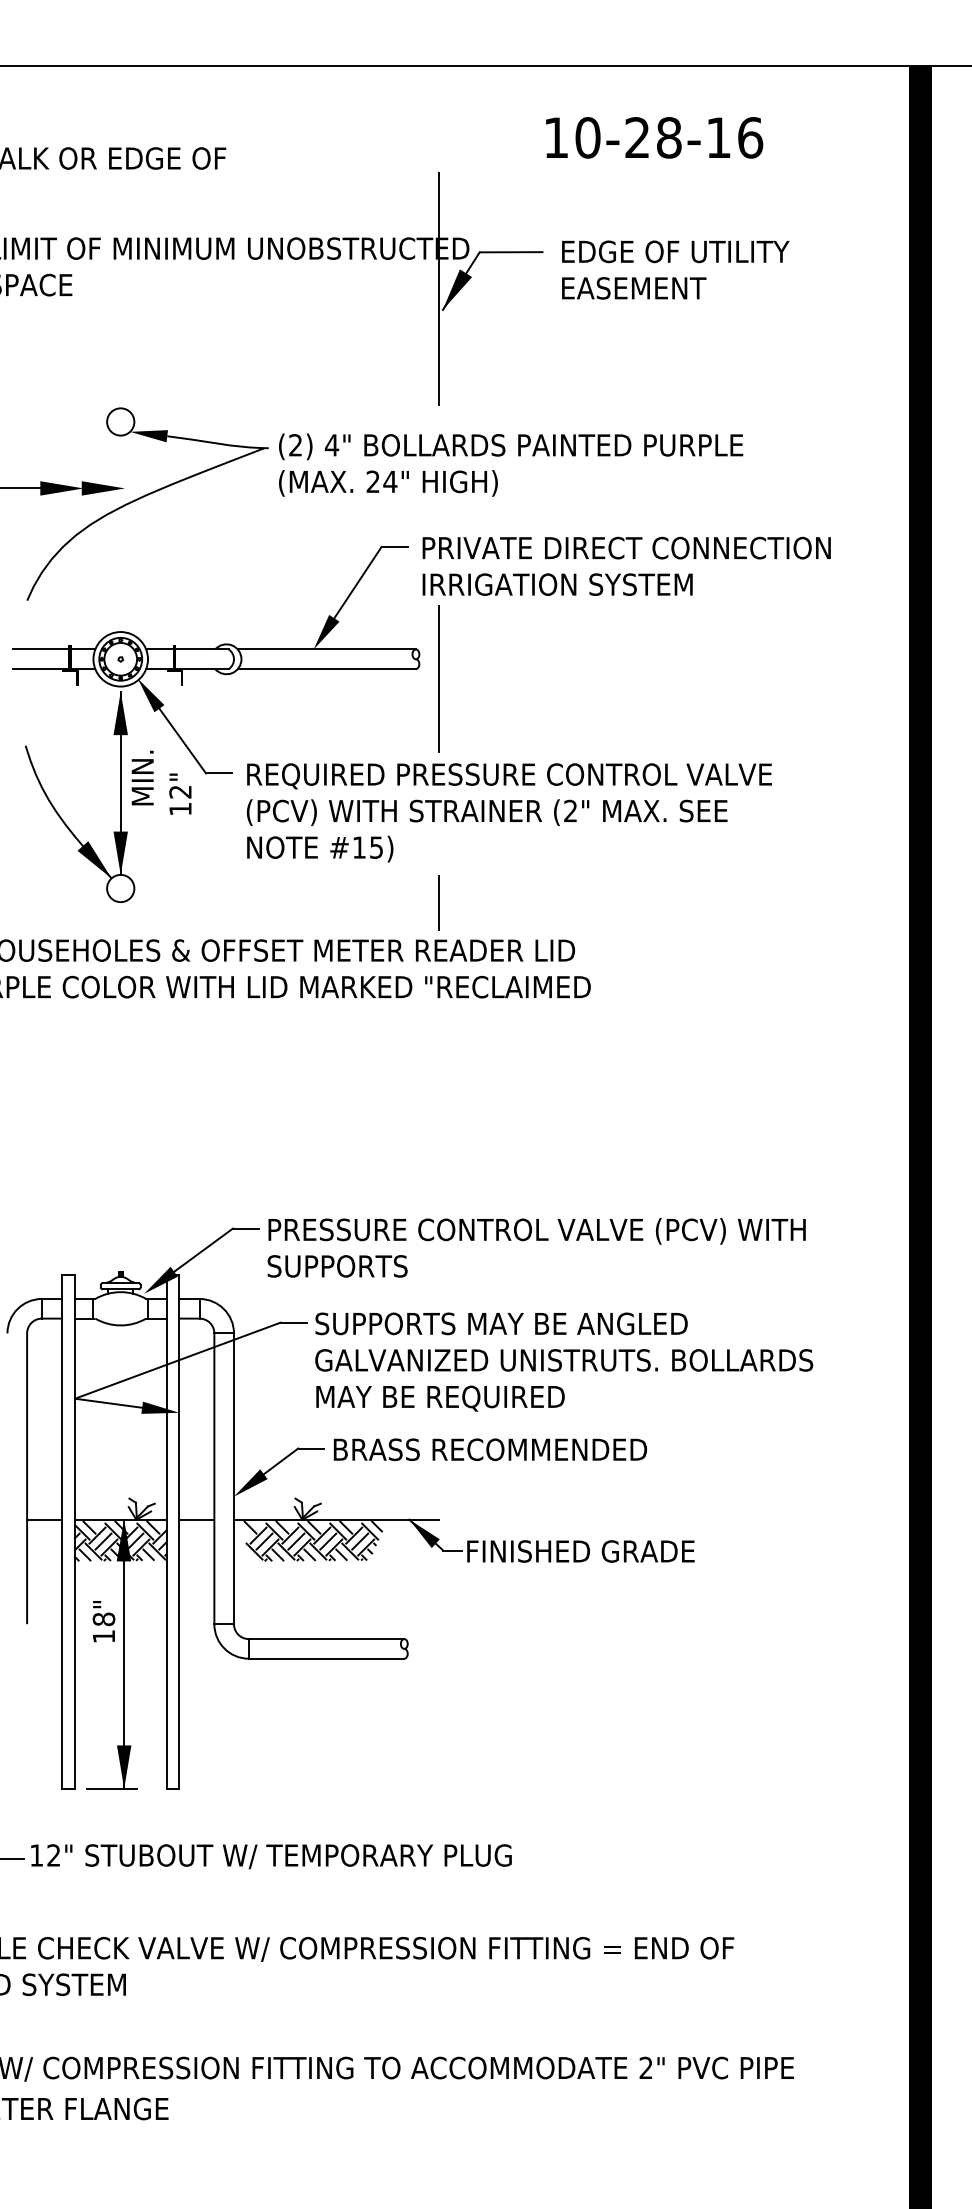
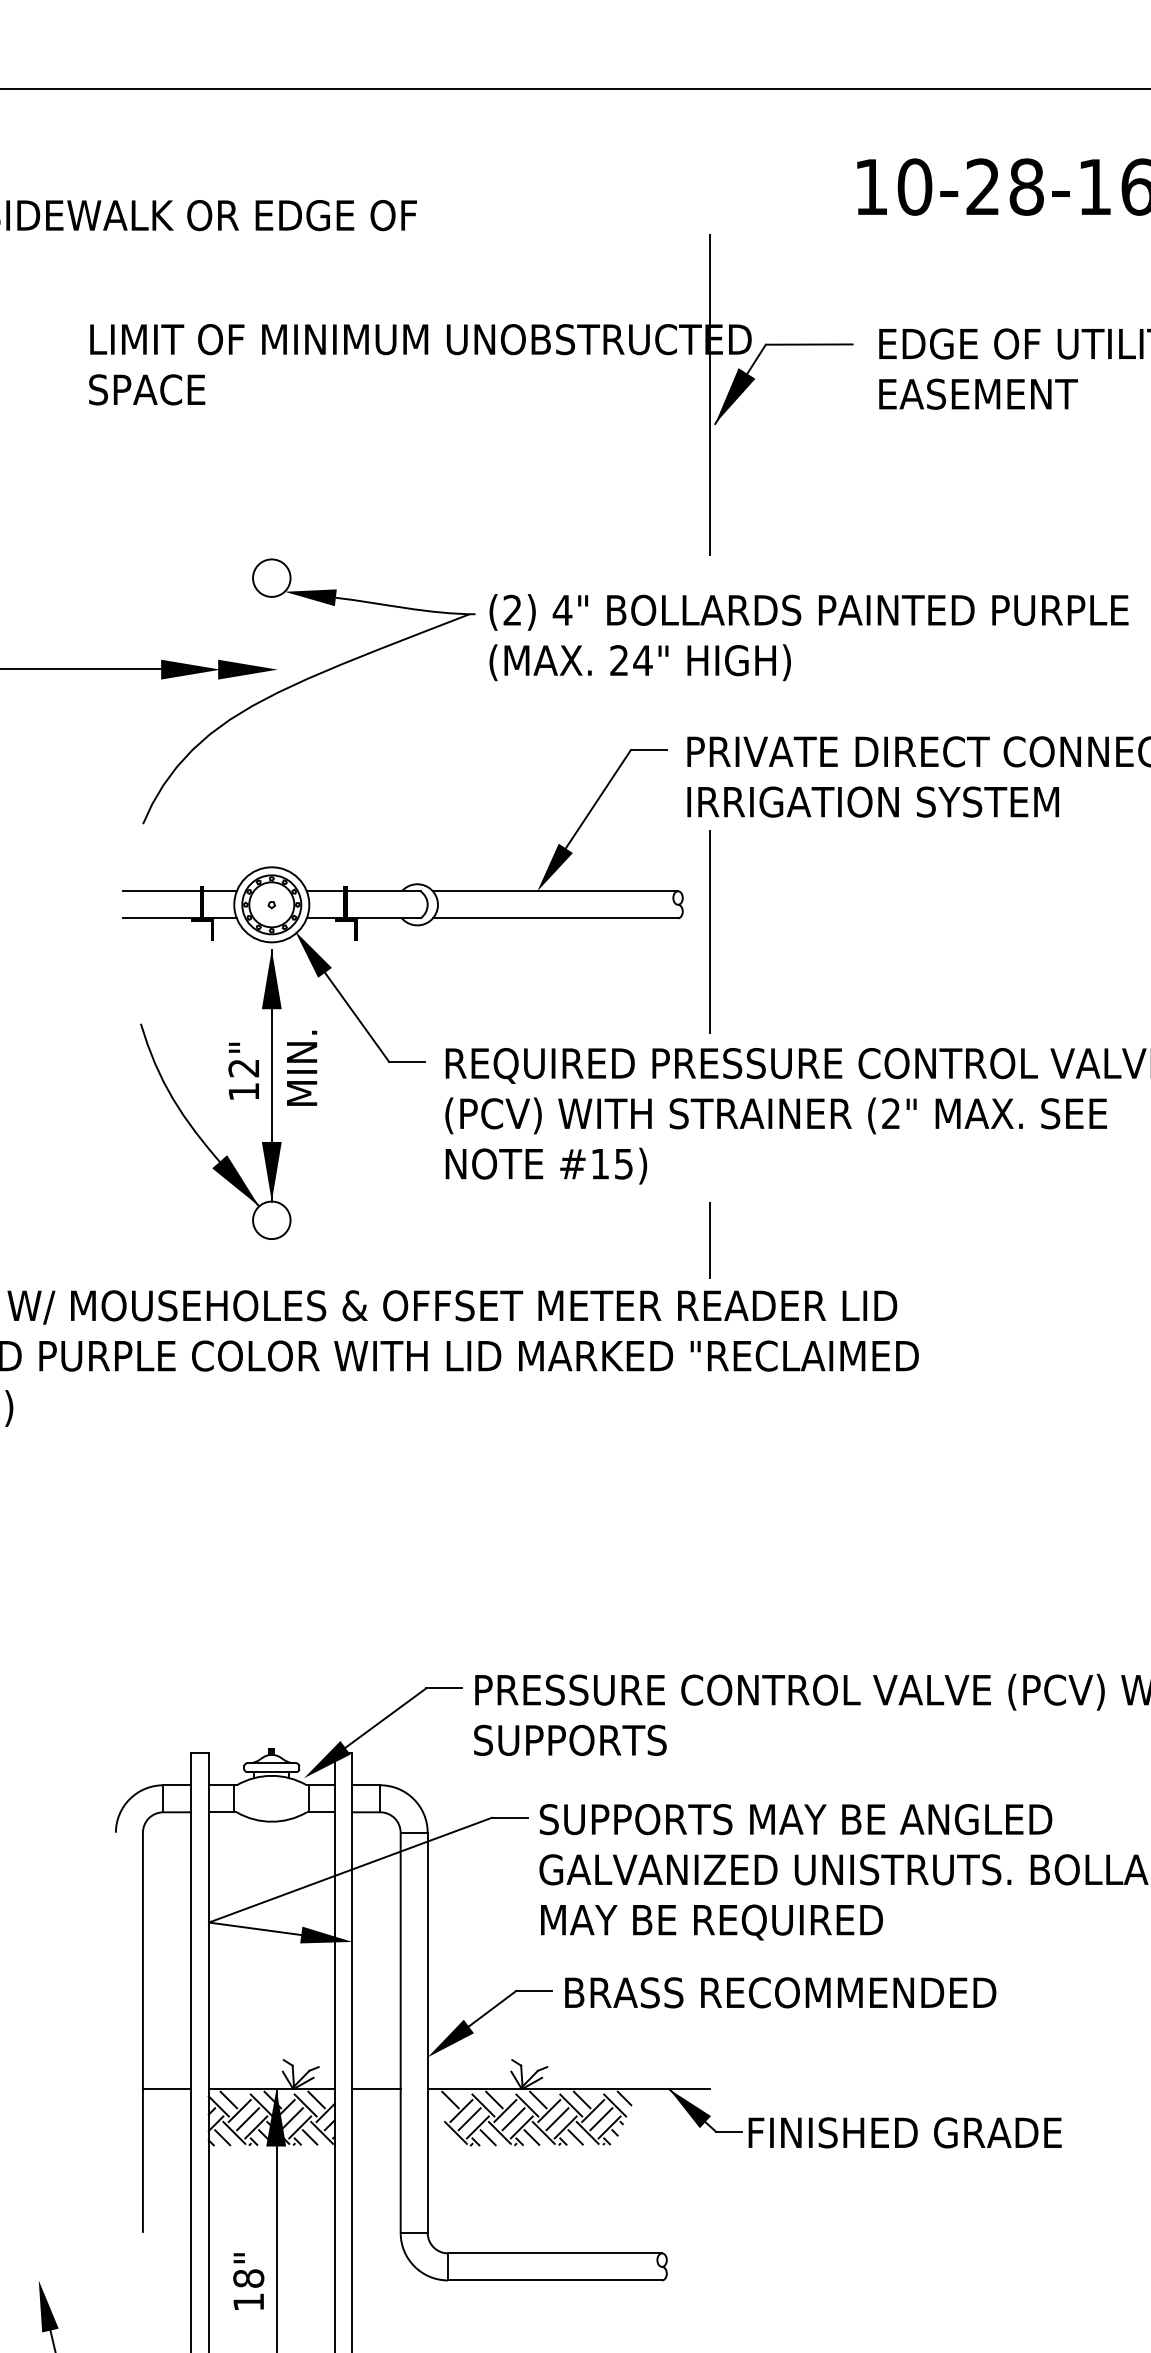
text: (180, 793) -> (243, 1070), moved
text: (103, 1621) -> (248, 2281), moved

